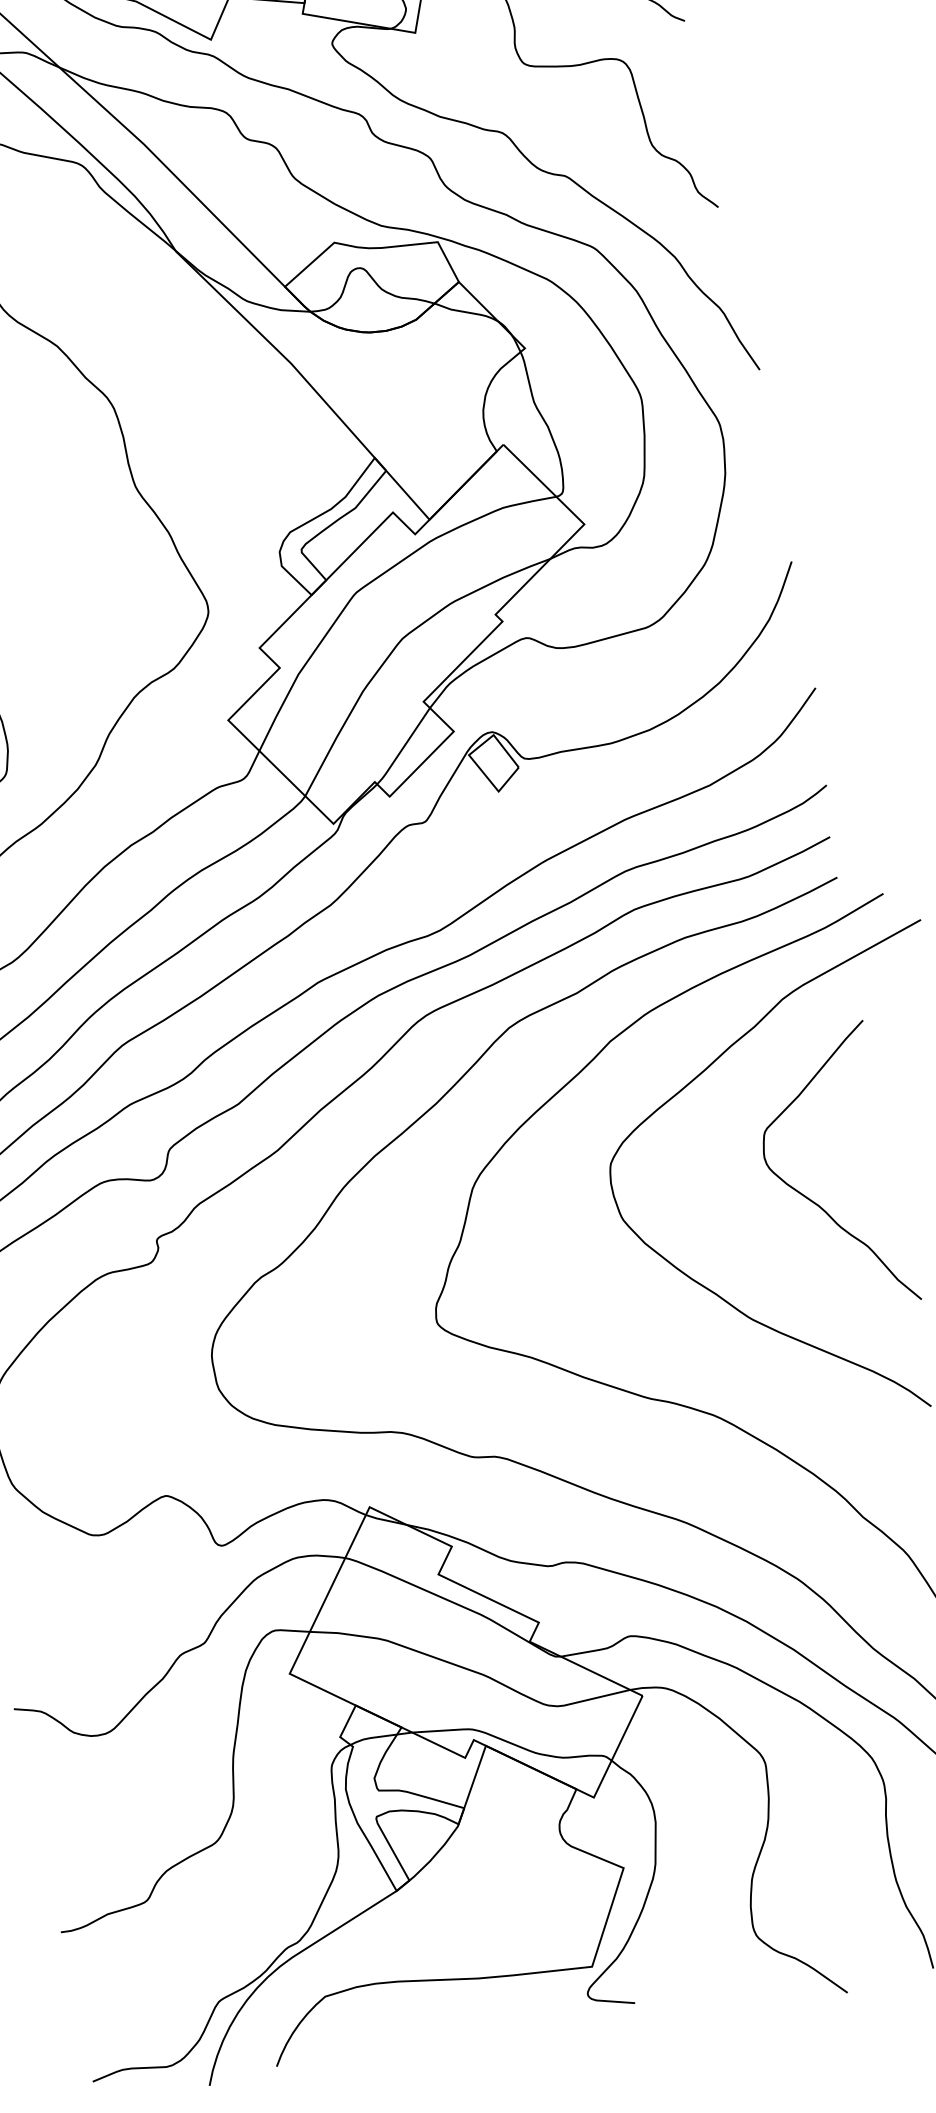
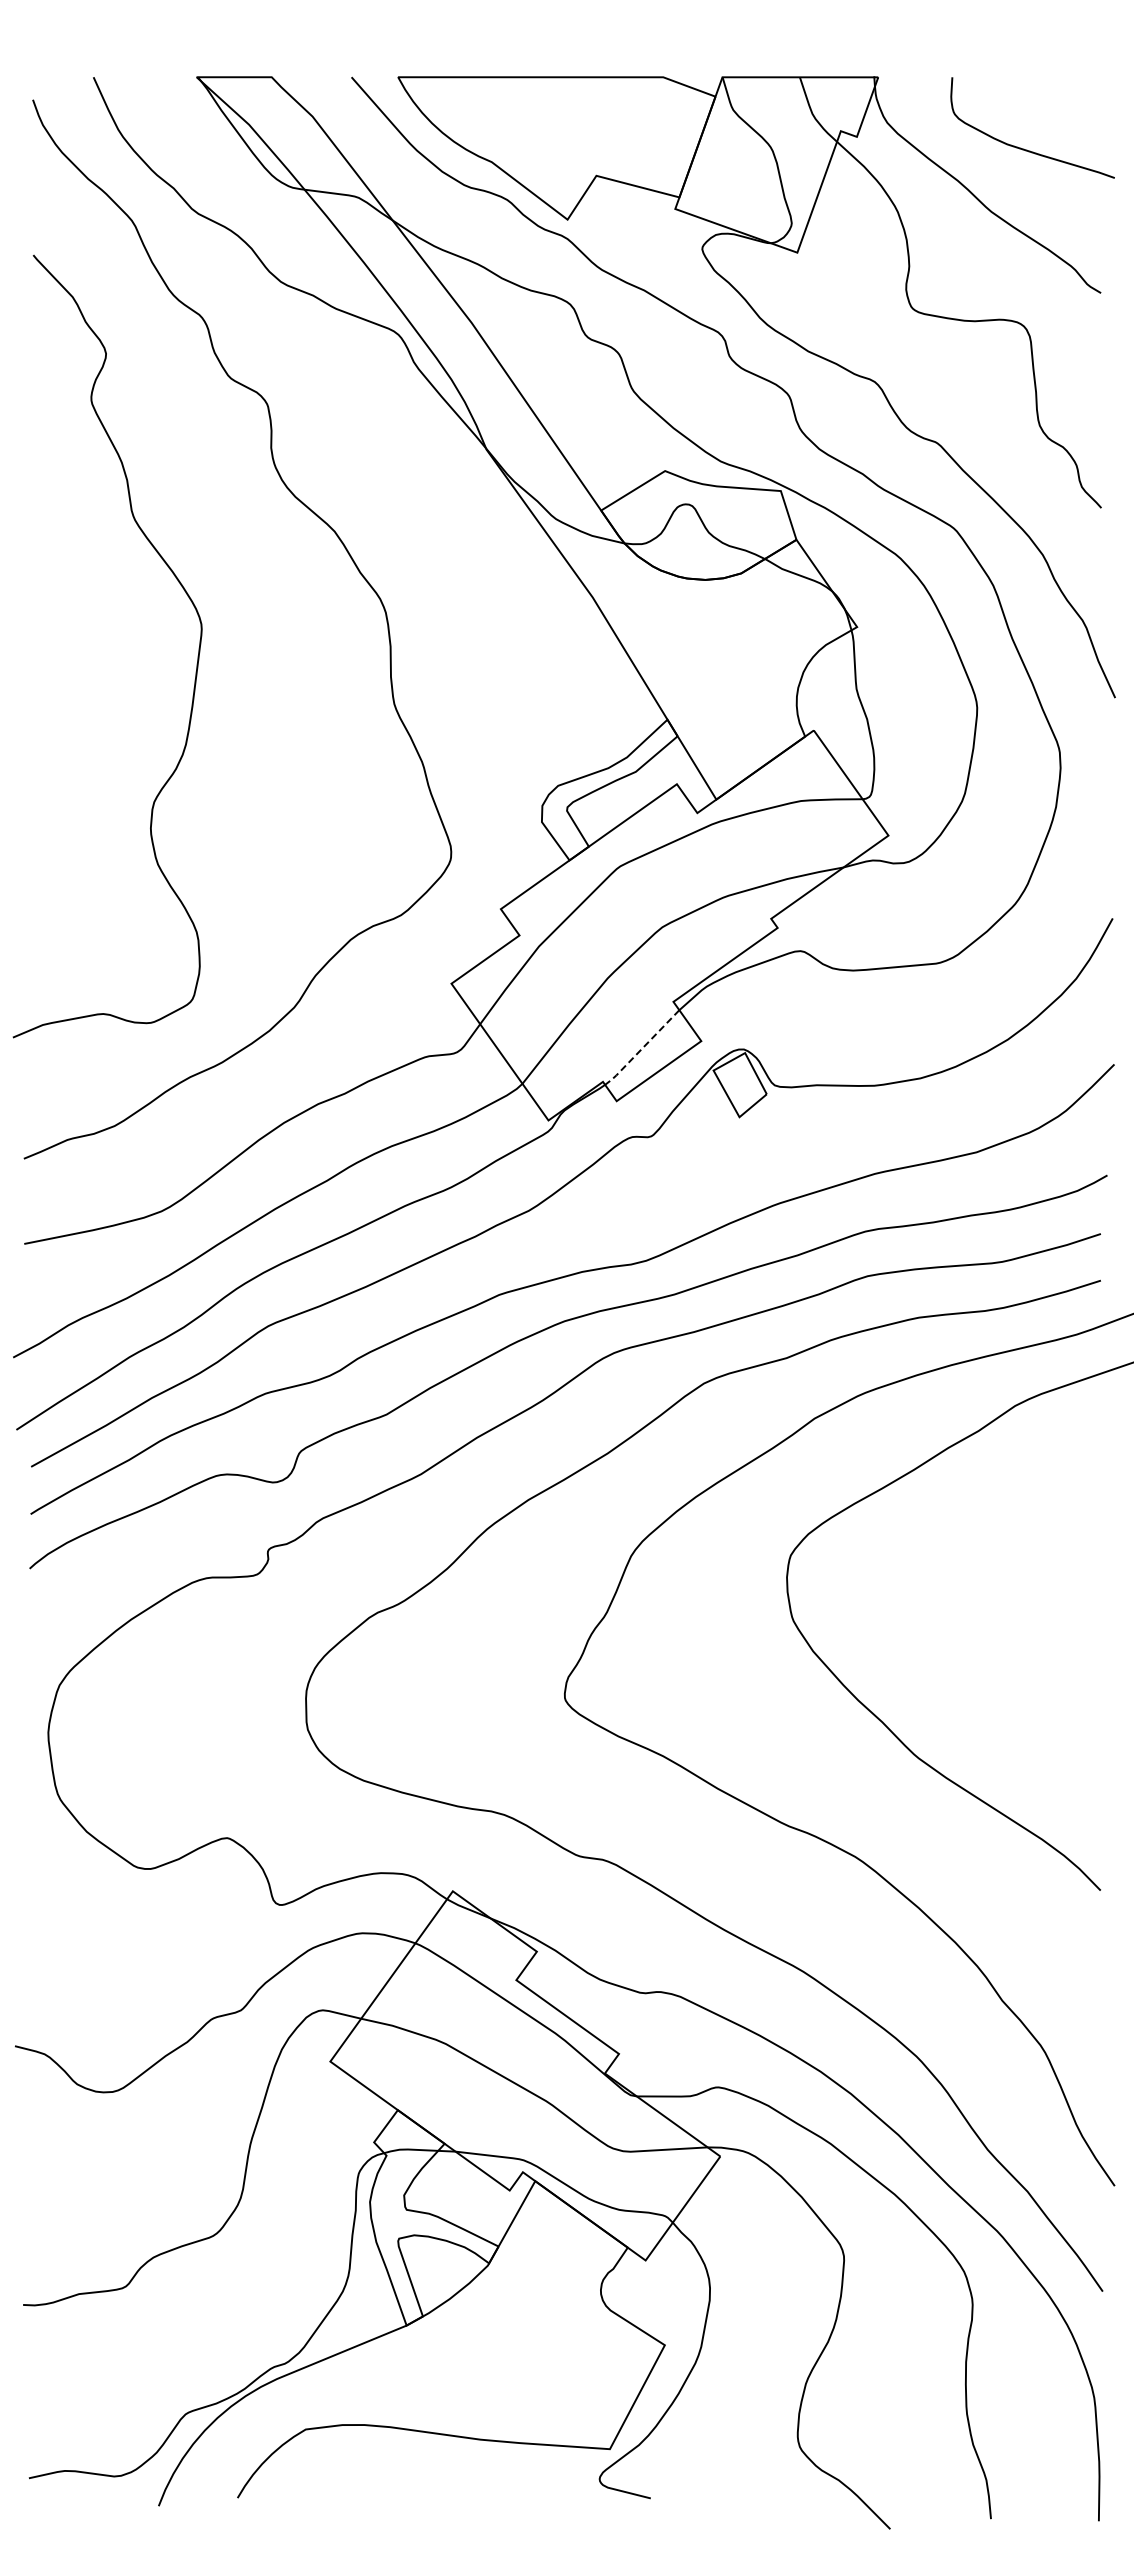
line: (403, 748) -> (641, 1049), solid -> dashed
curve: (811, 1199) -> (1007, 1635), removed

